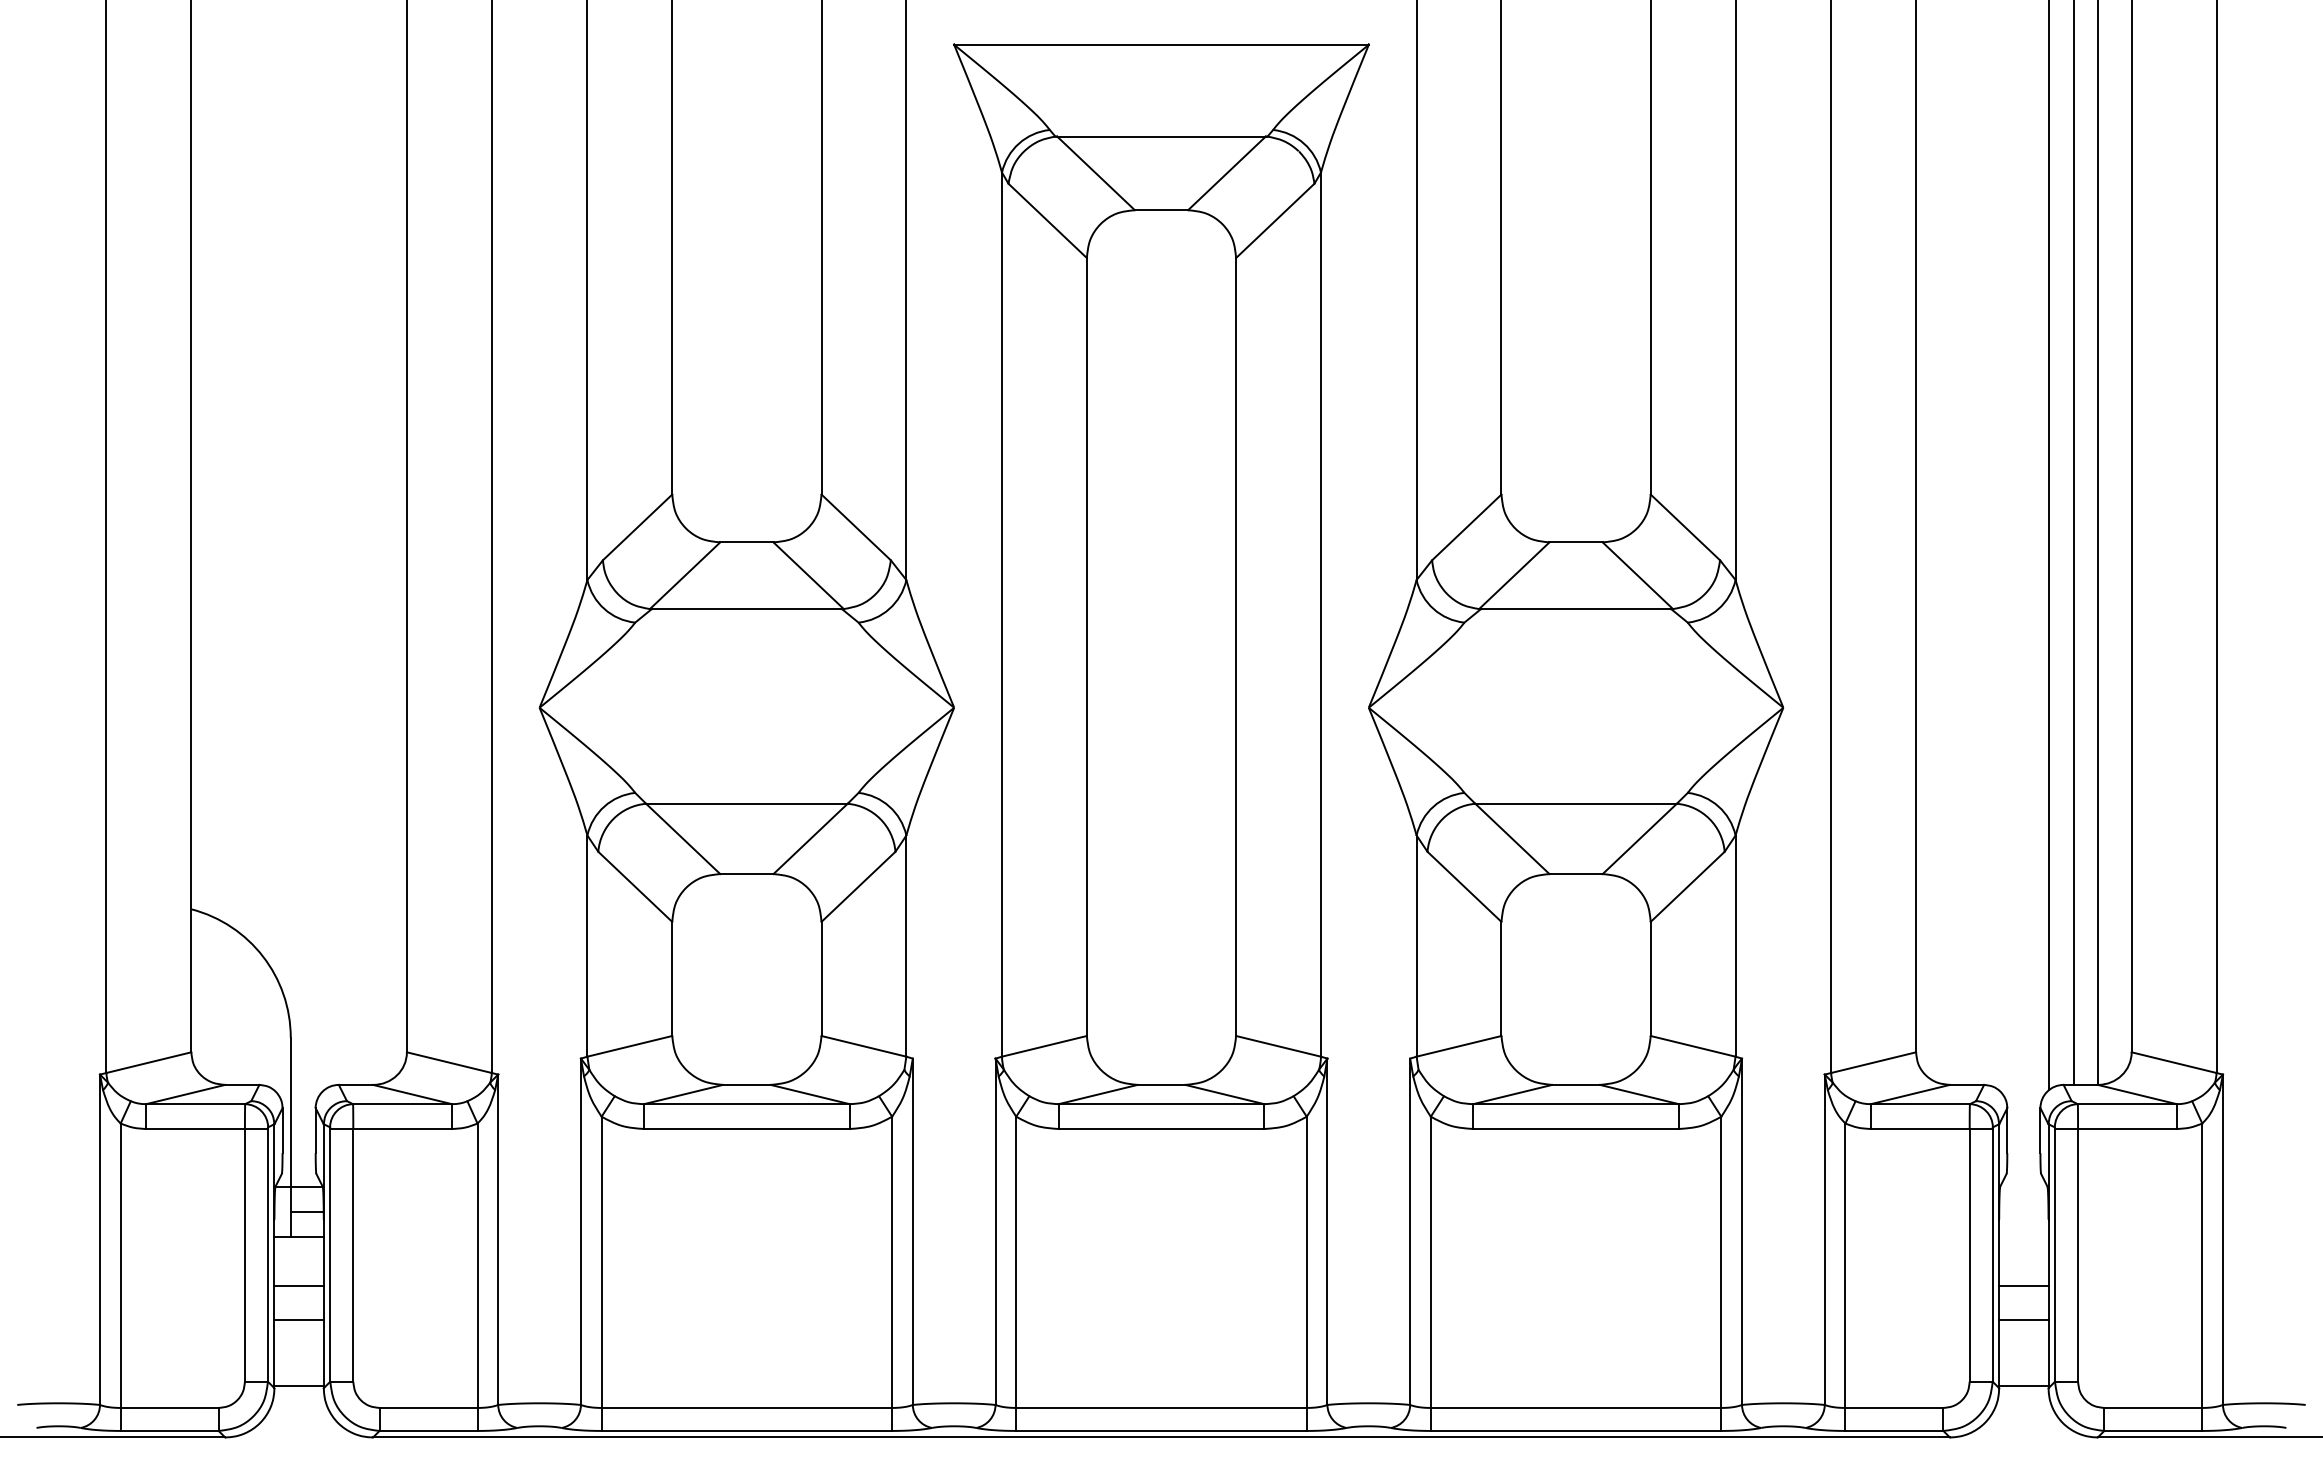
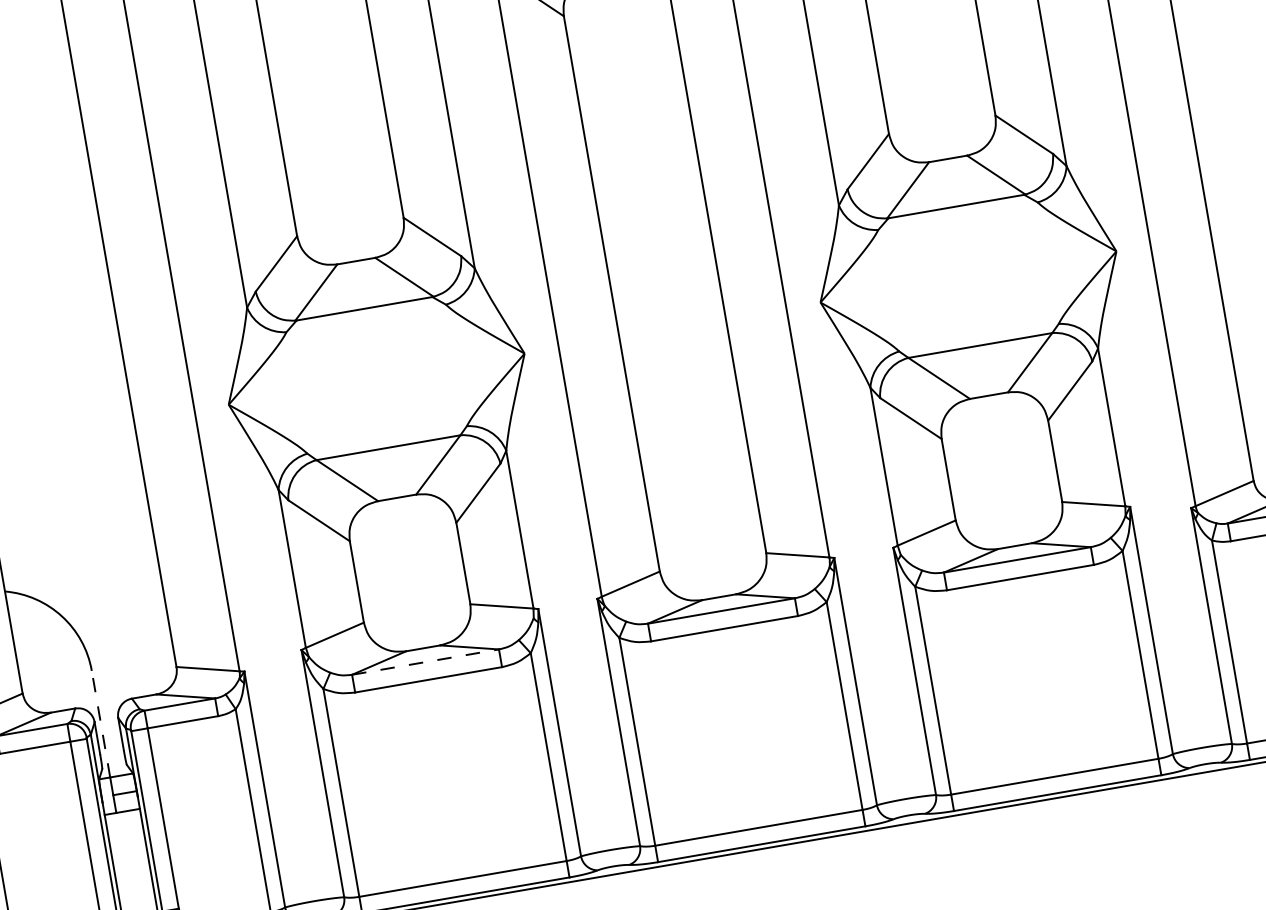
line: (746, 1104) -> (425, 662), solid -> dashed
line: (290, 1112) -> (100, 724), solid -> dashed
line: (298, 1286) -> (128, 847), removed
line: (298, 1319) -> (132, 871), removed

